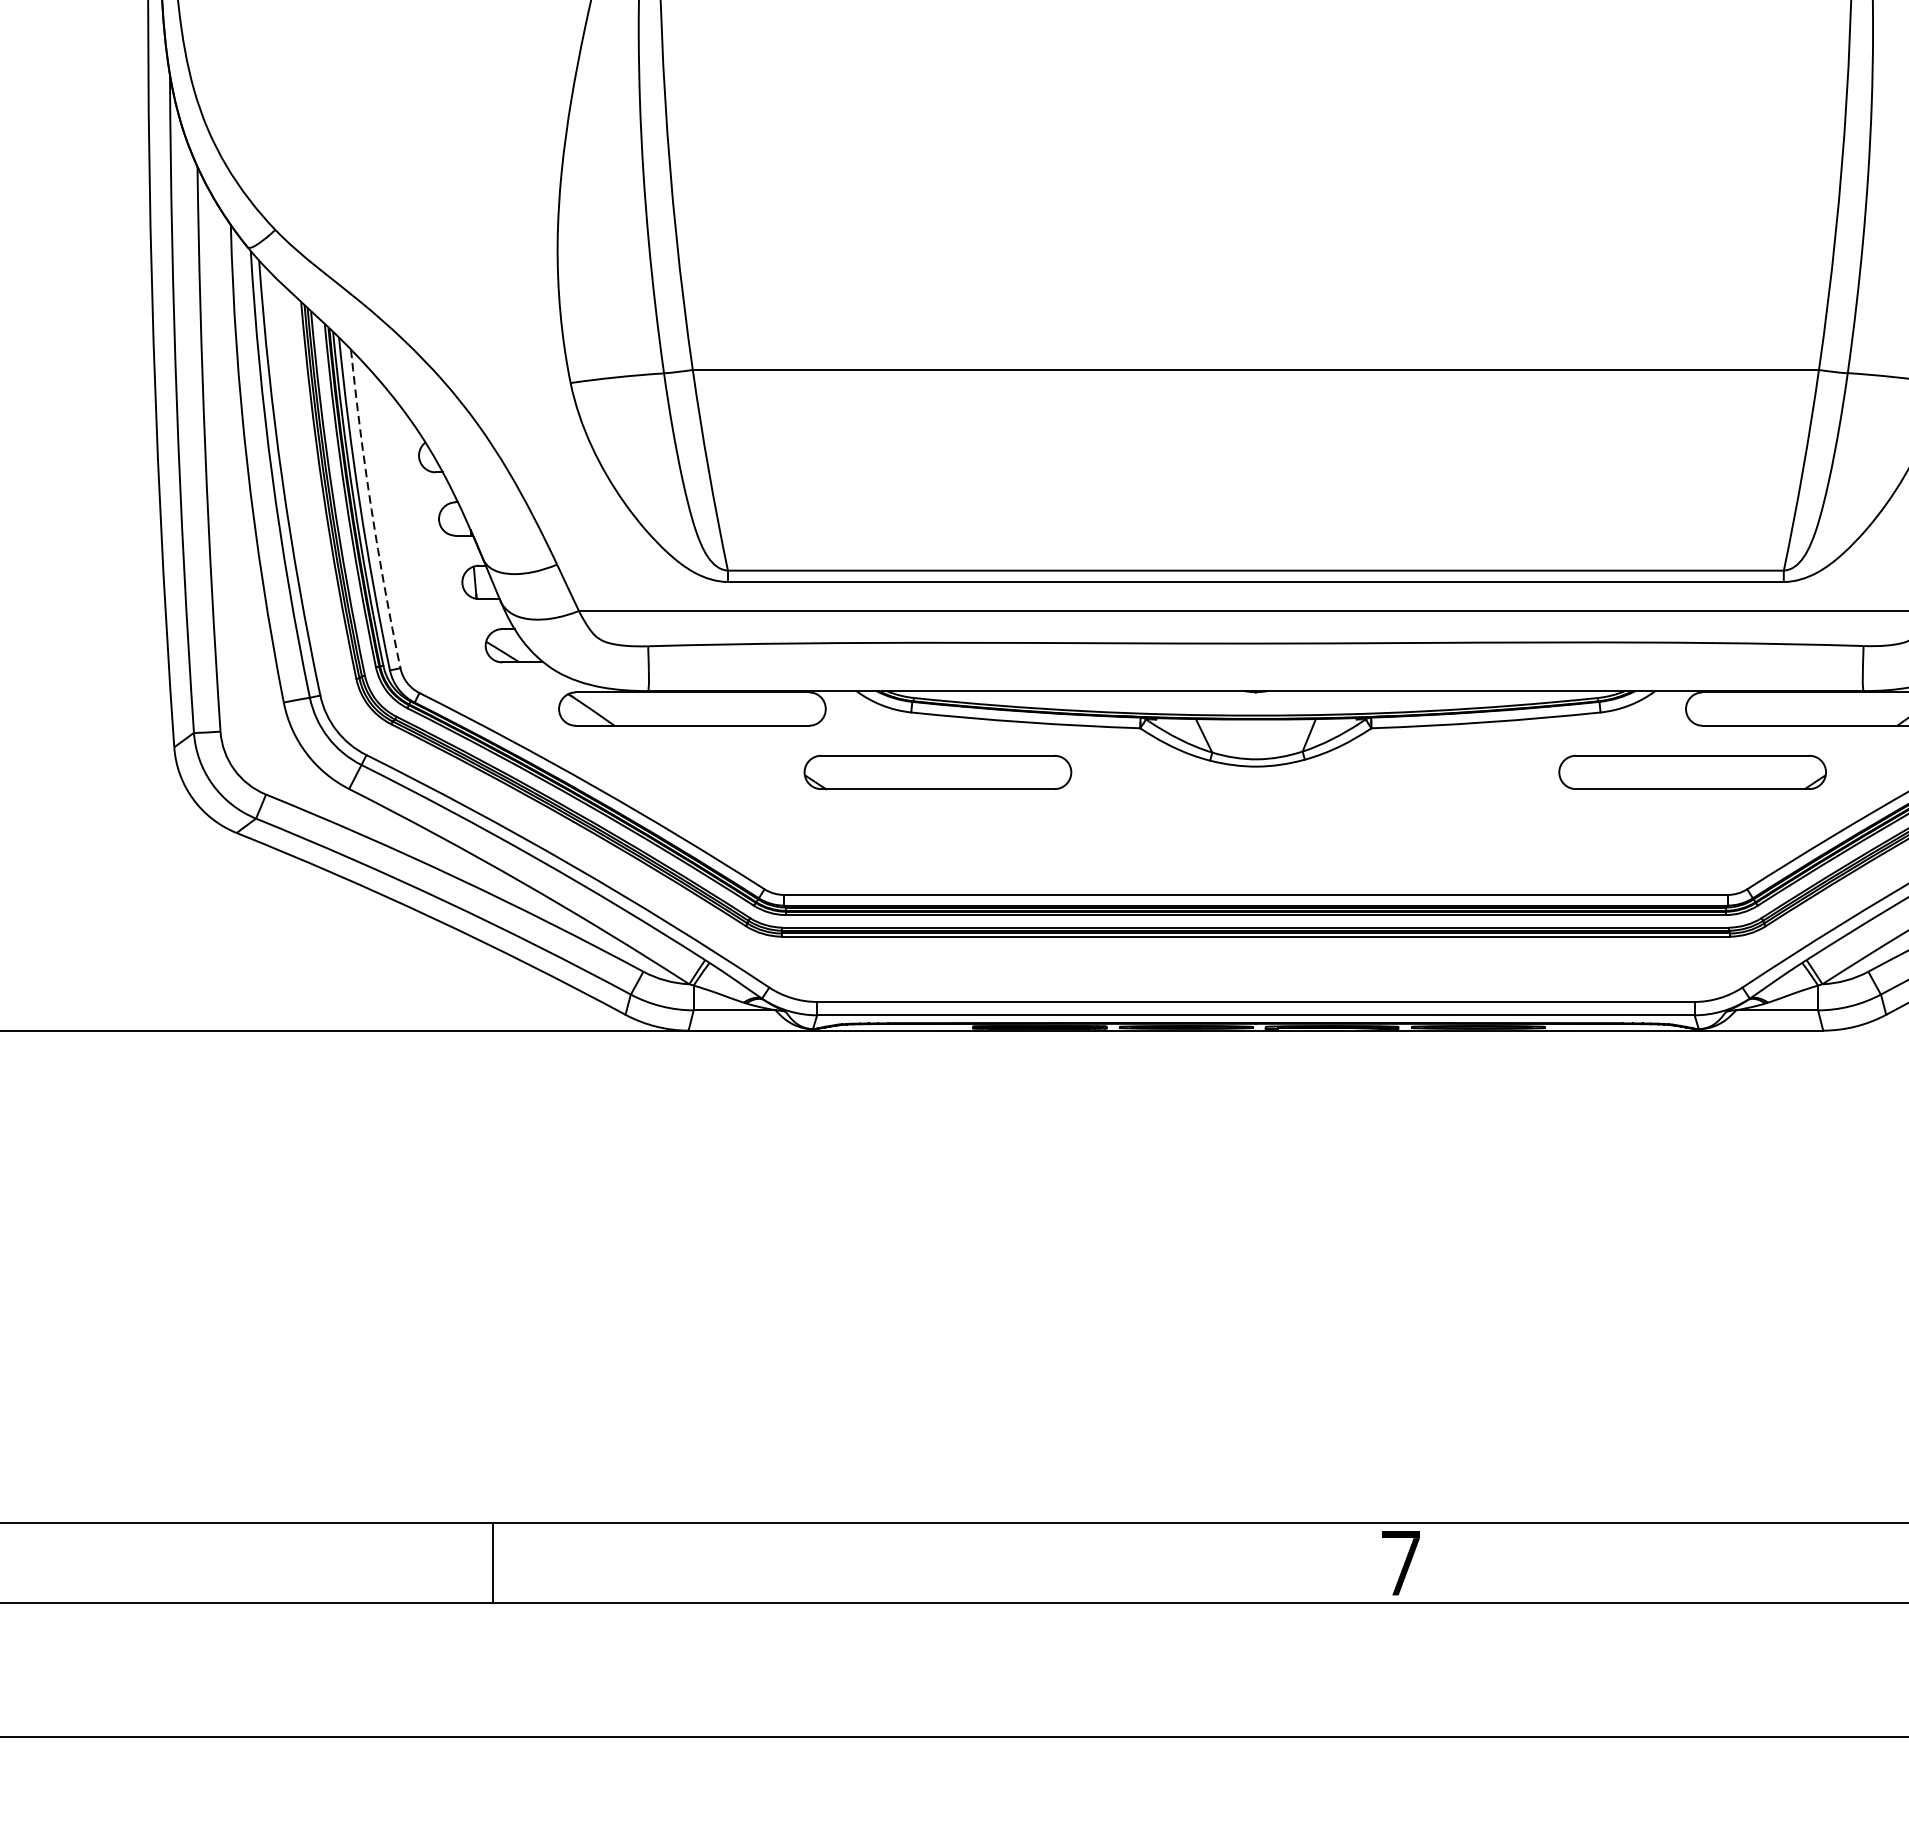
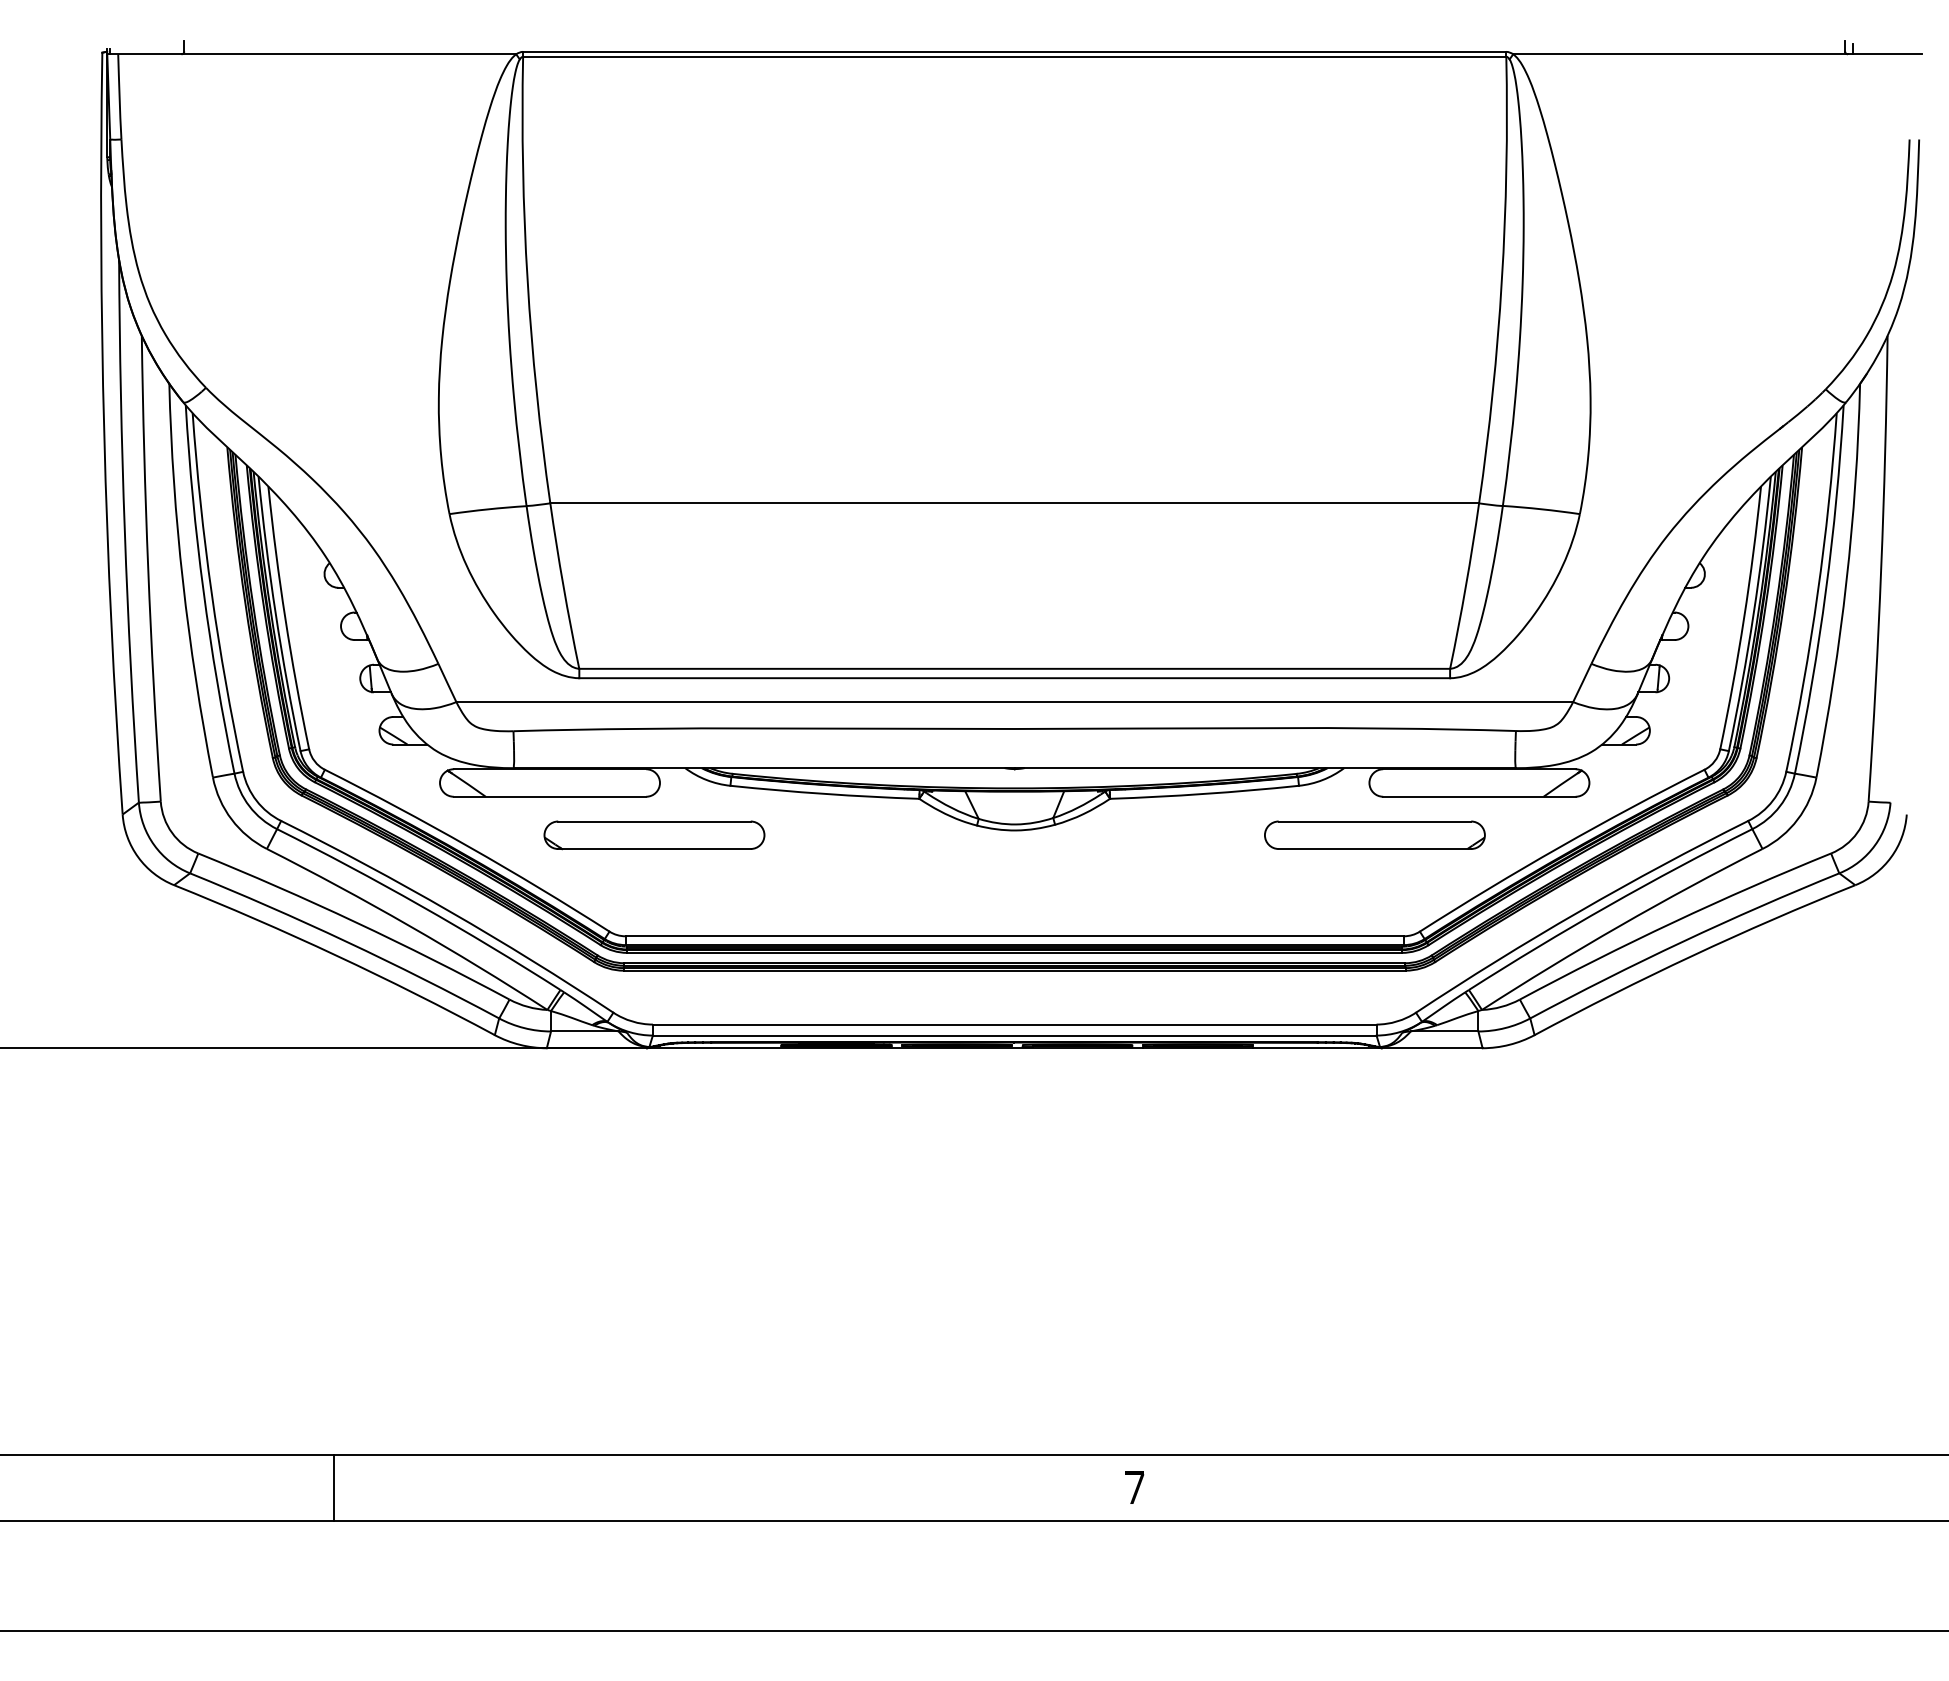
arc: (371, 509) -> (285, 618), dashed -> solid
part: (937, 772) -> (654, 835), moved
line: (492, 1563) -> (333, 1487), moved
part: (1401, 1563) -> (1134, 1487), size x0.62

